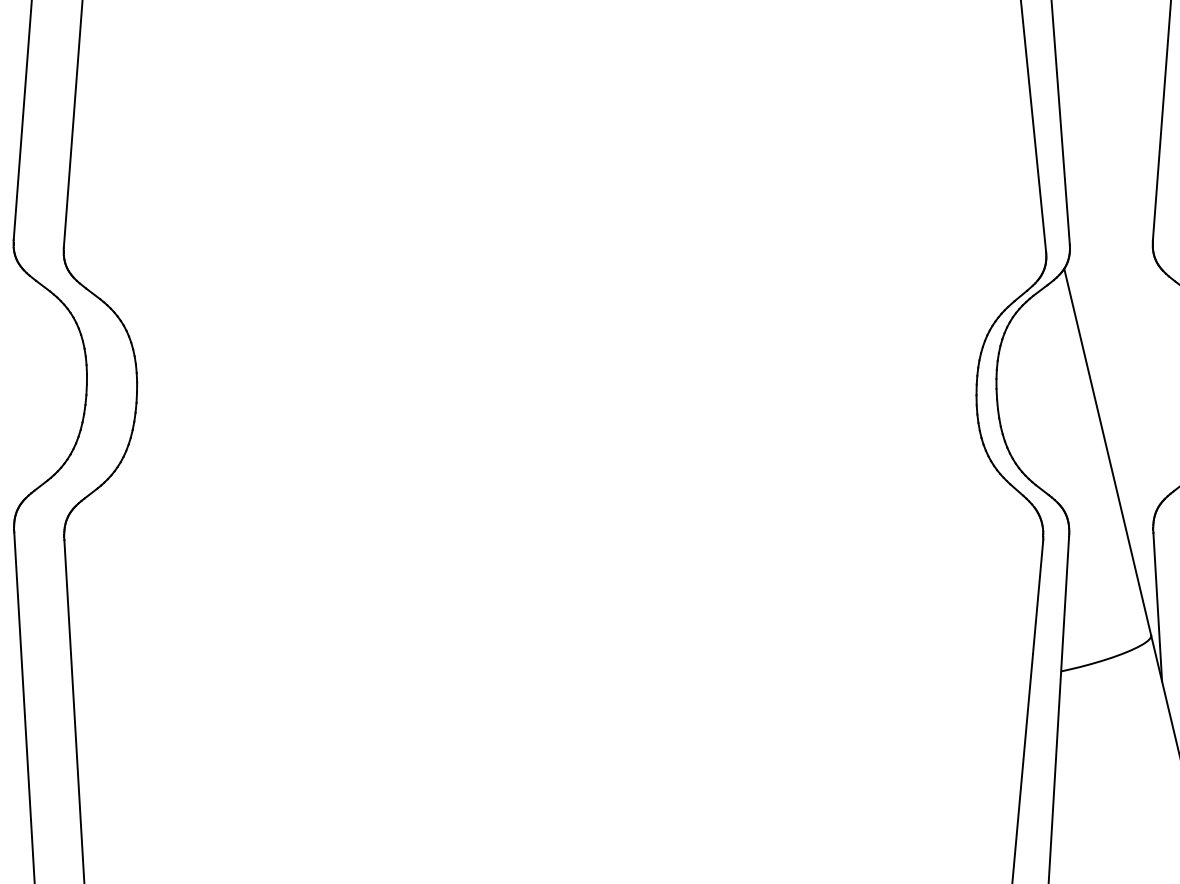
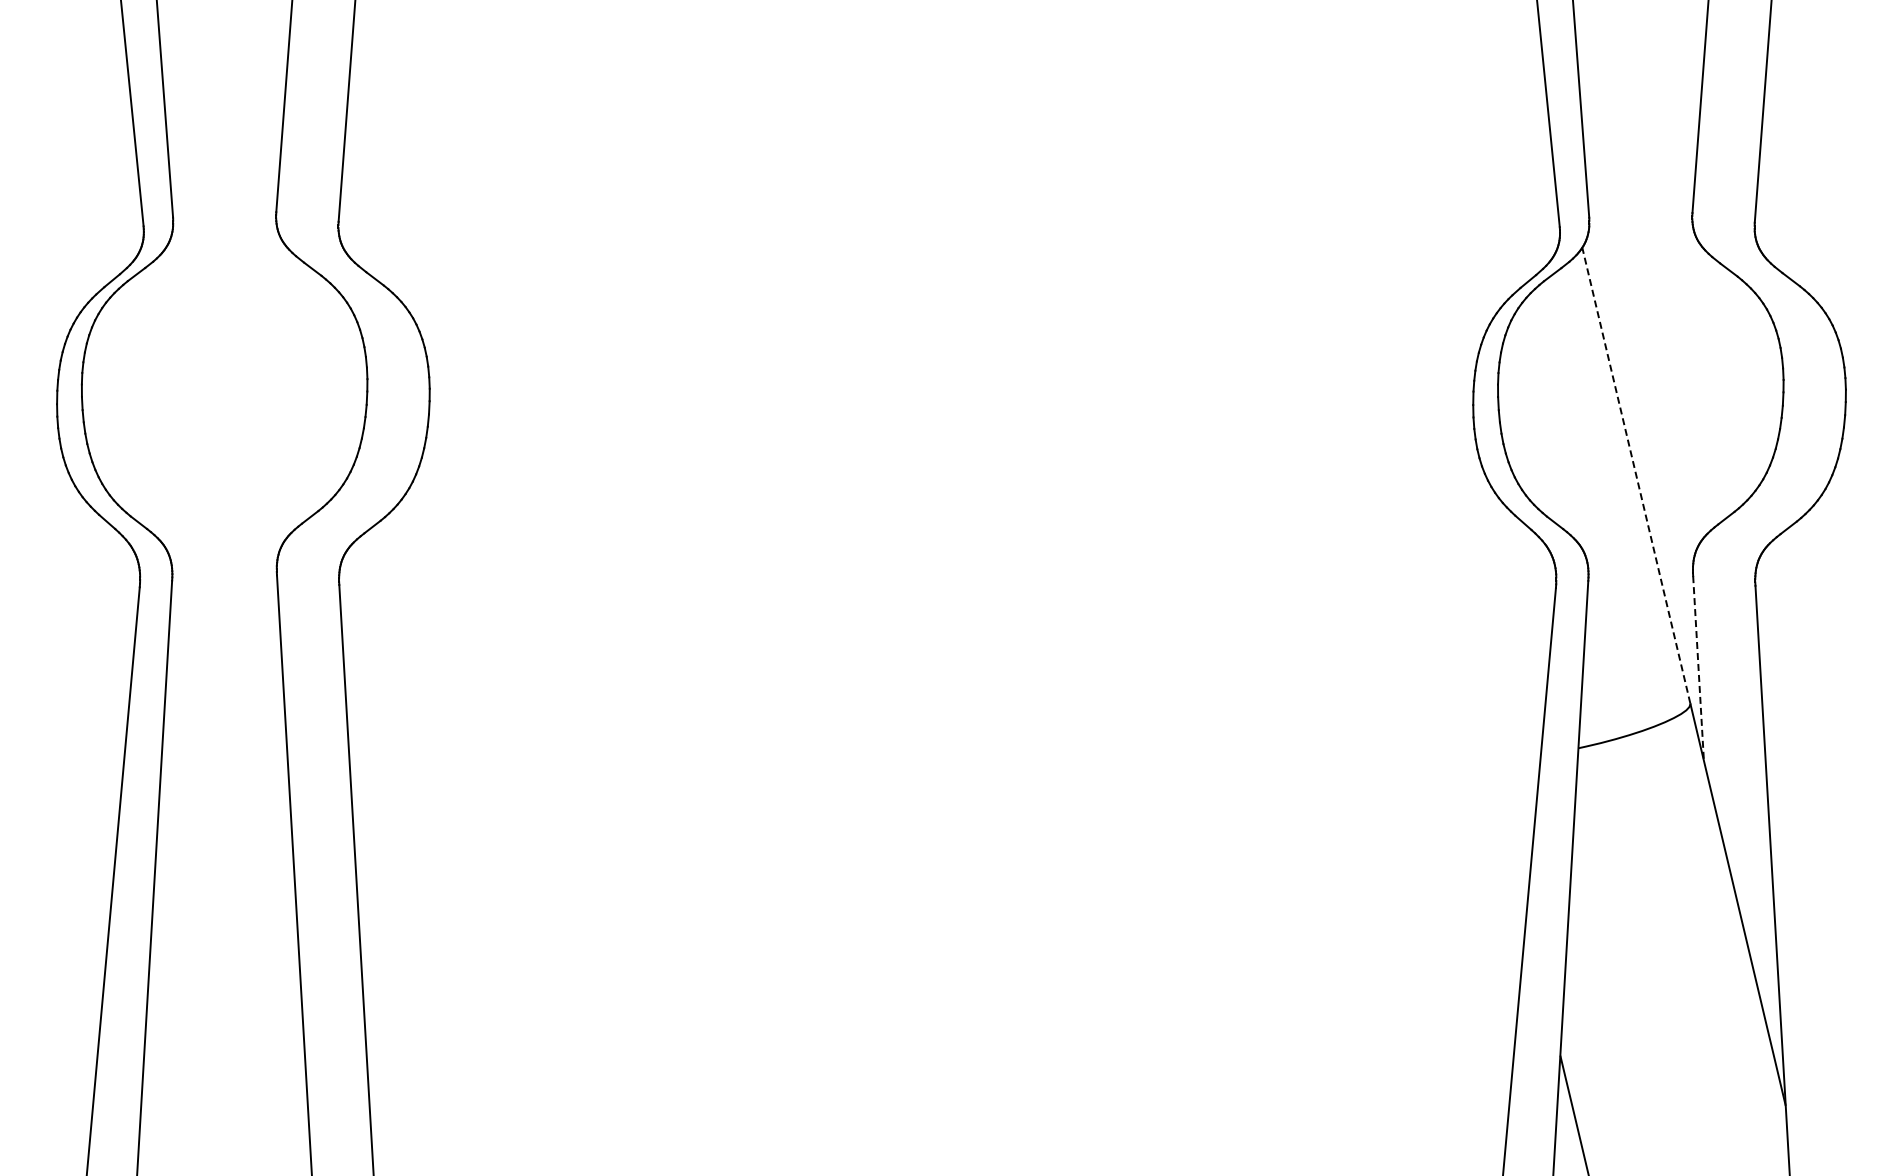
line: (1107, 452) -> (1636, 475), solid -> dashed
line: (1157, 607) -> (1698, 668), solid -> dashed

